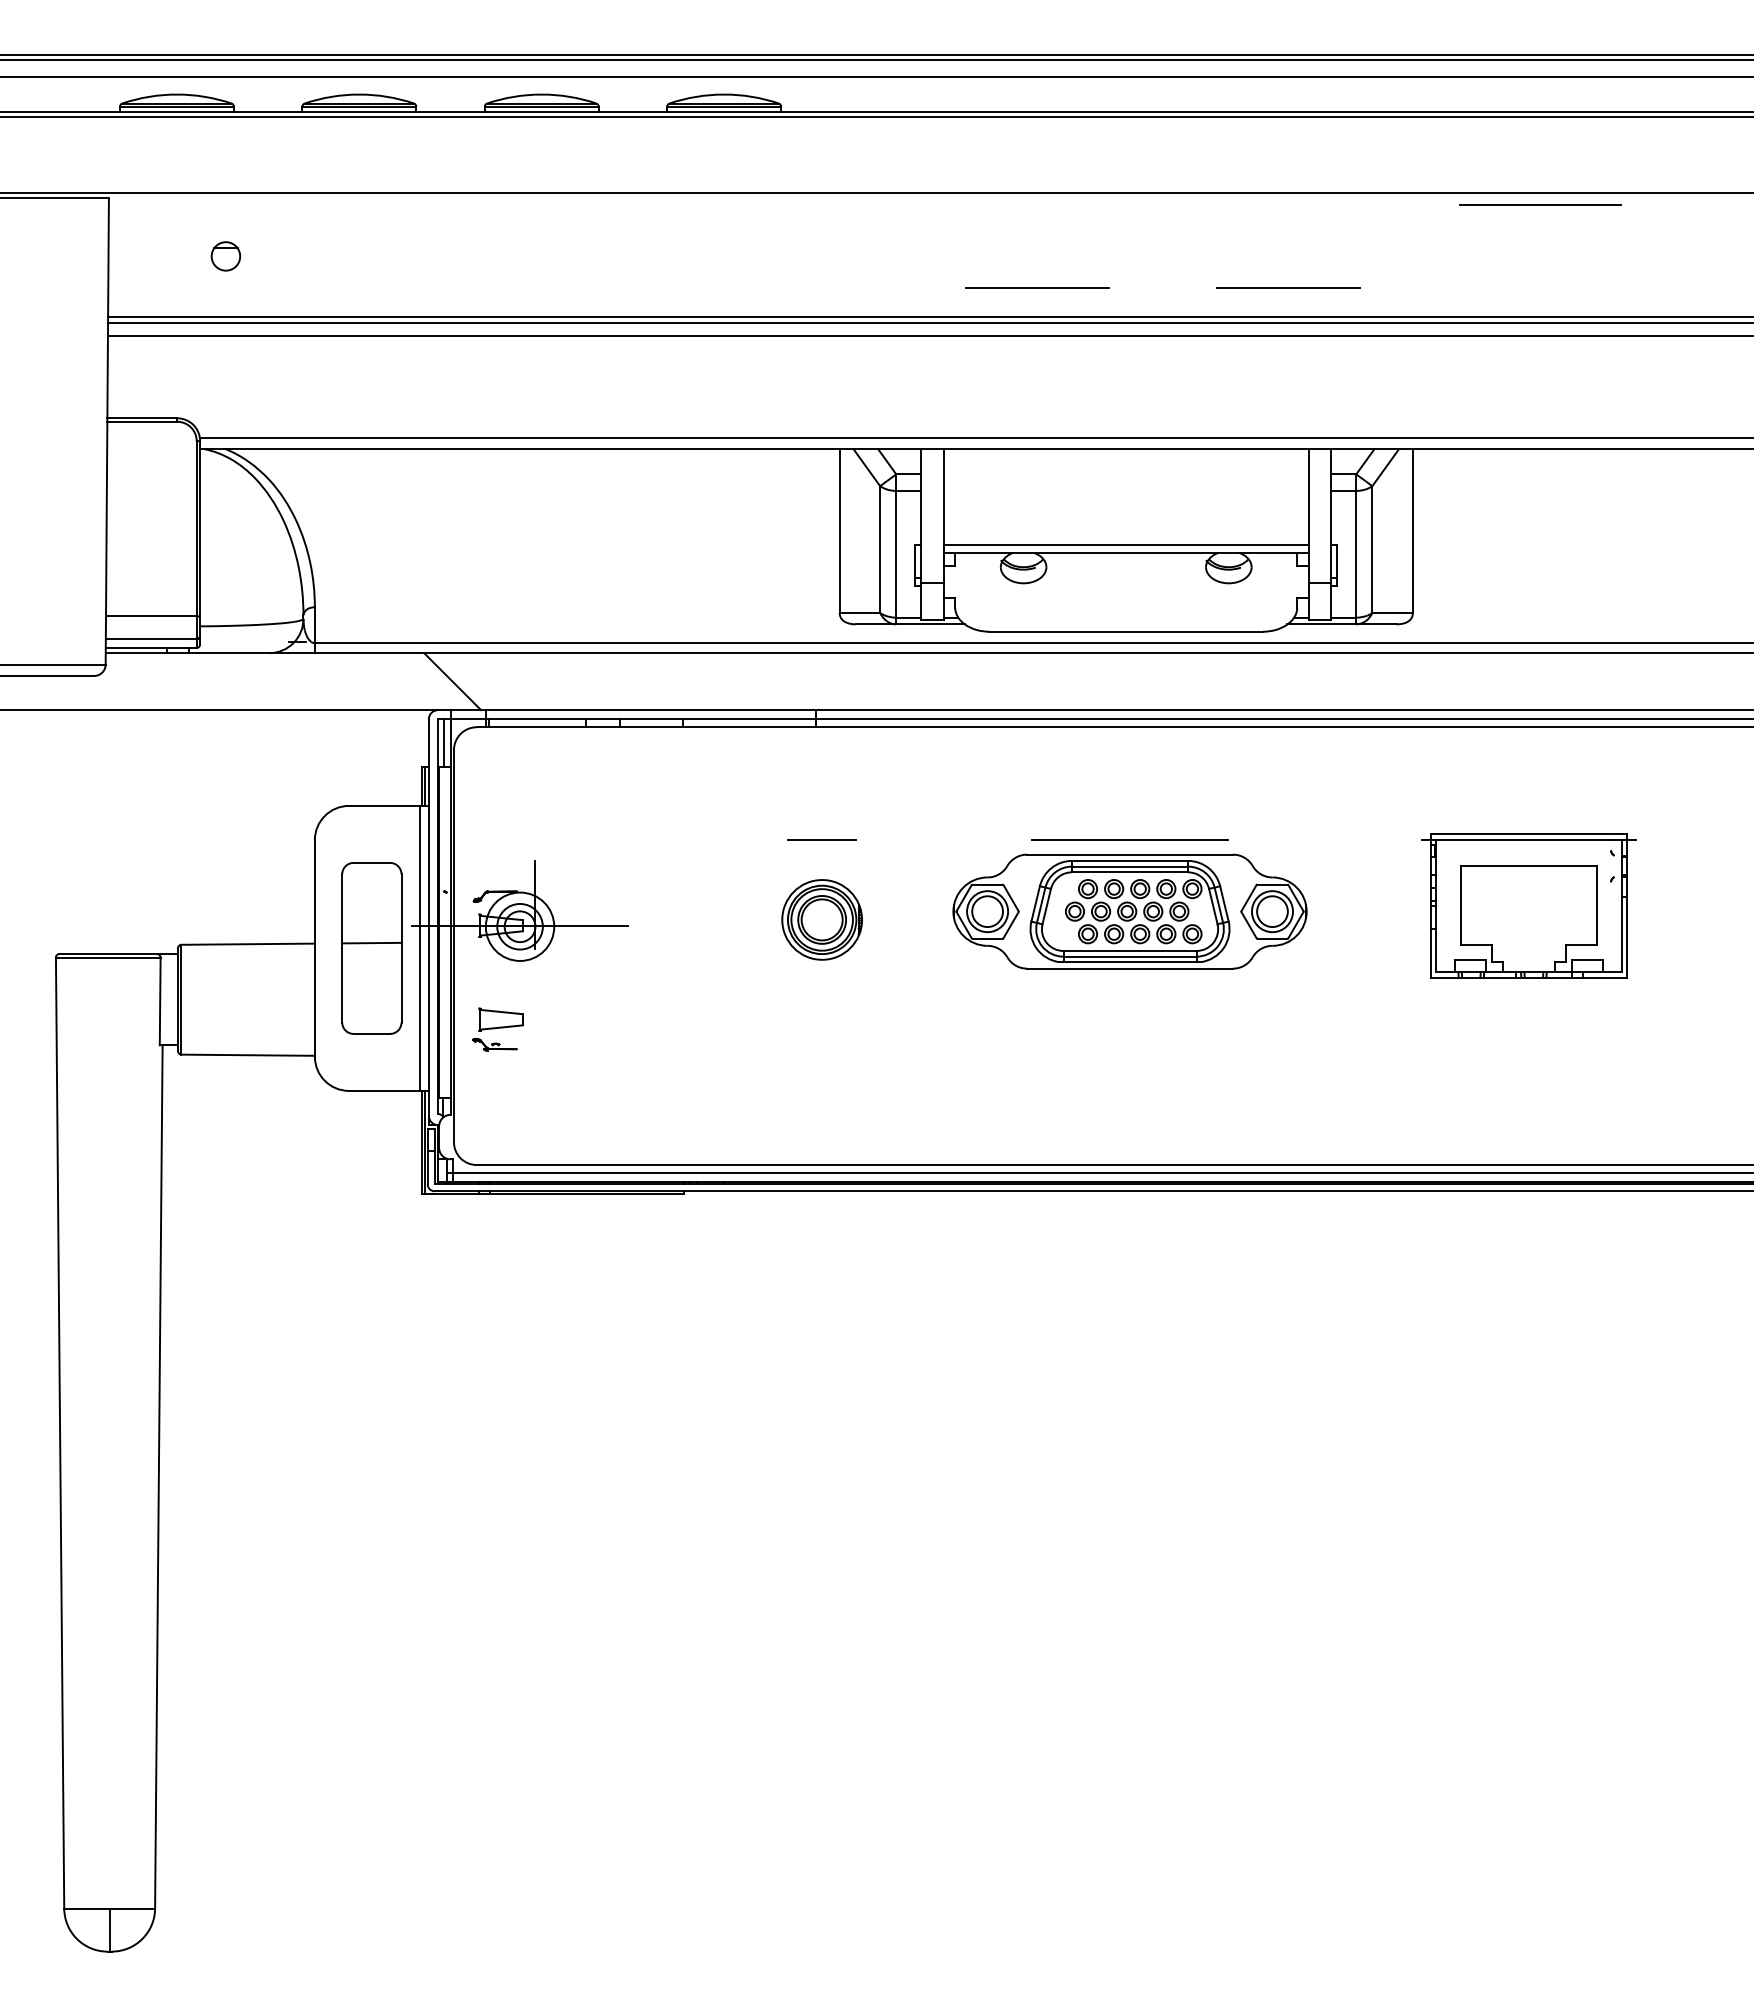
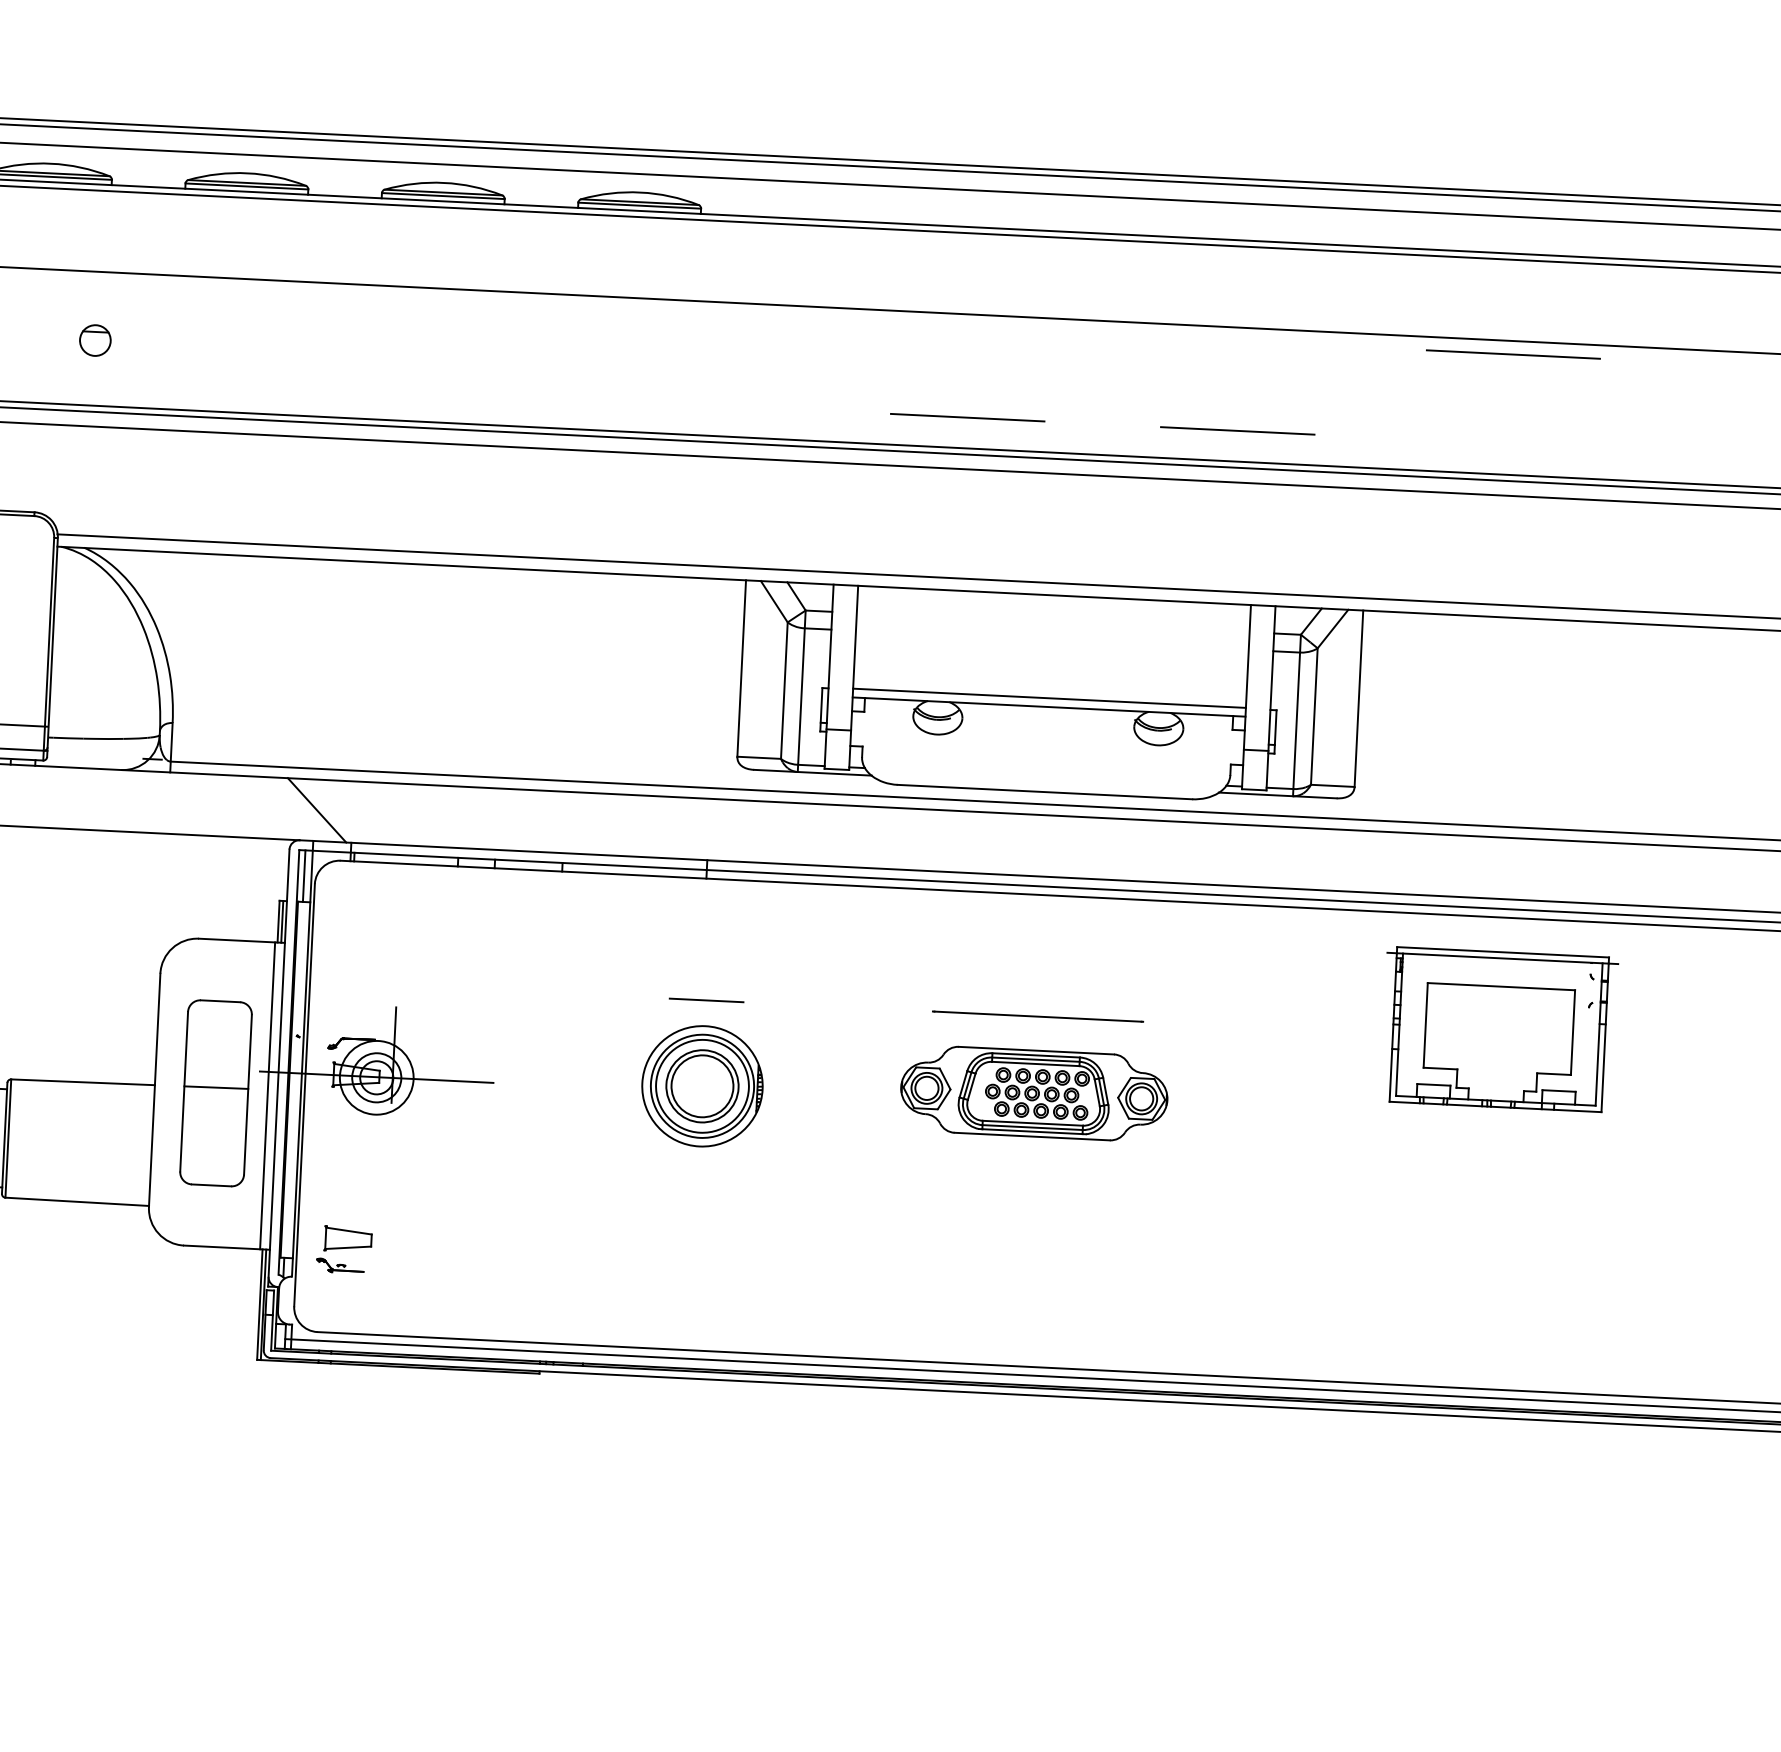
part: (1528, 905) -> (1498, 1028), moved
part: (1129, 911) -> (1033, 1093), size x0.7
part: (821, 919) -> (701, 1085), size x1.4
part: (497, 1029) -> (343, 1249), moved

